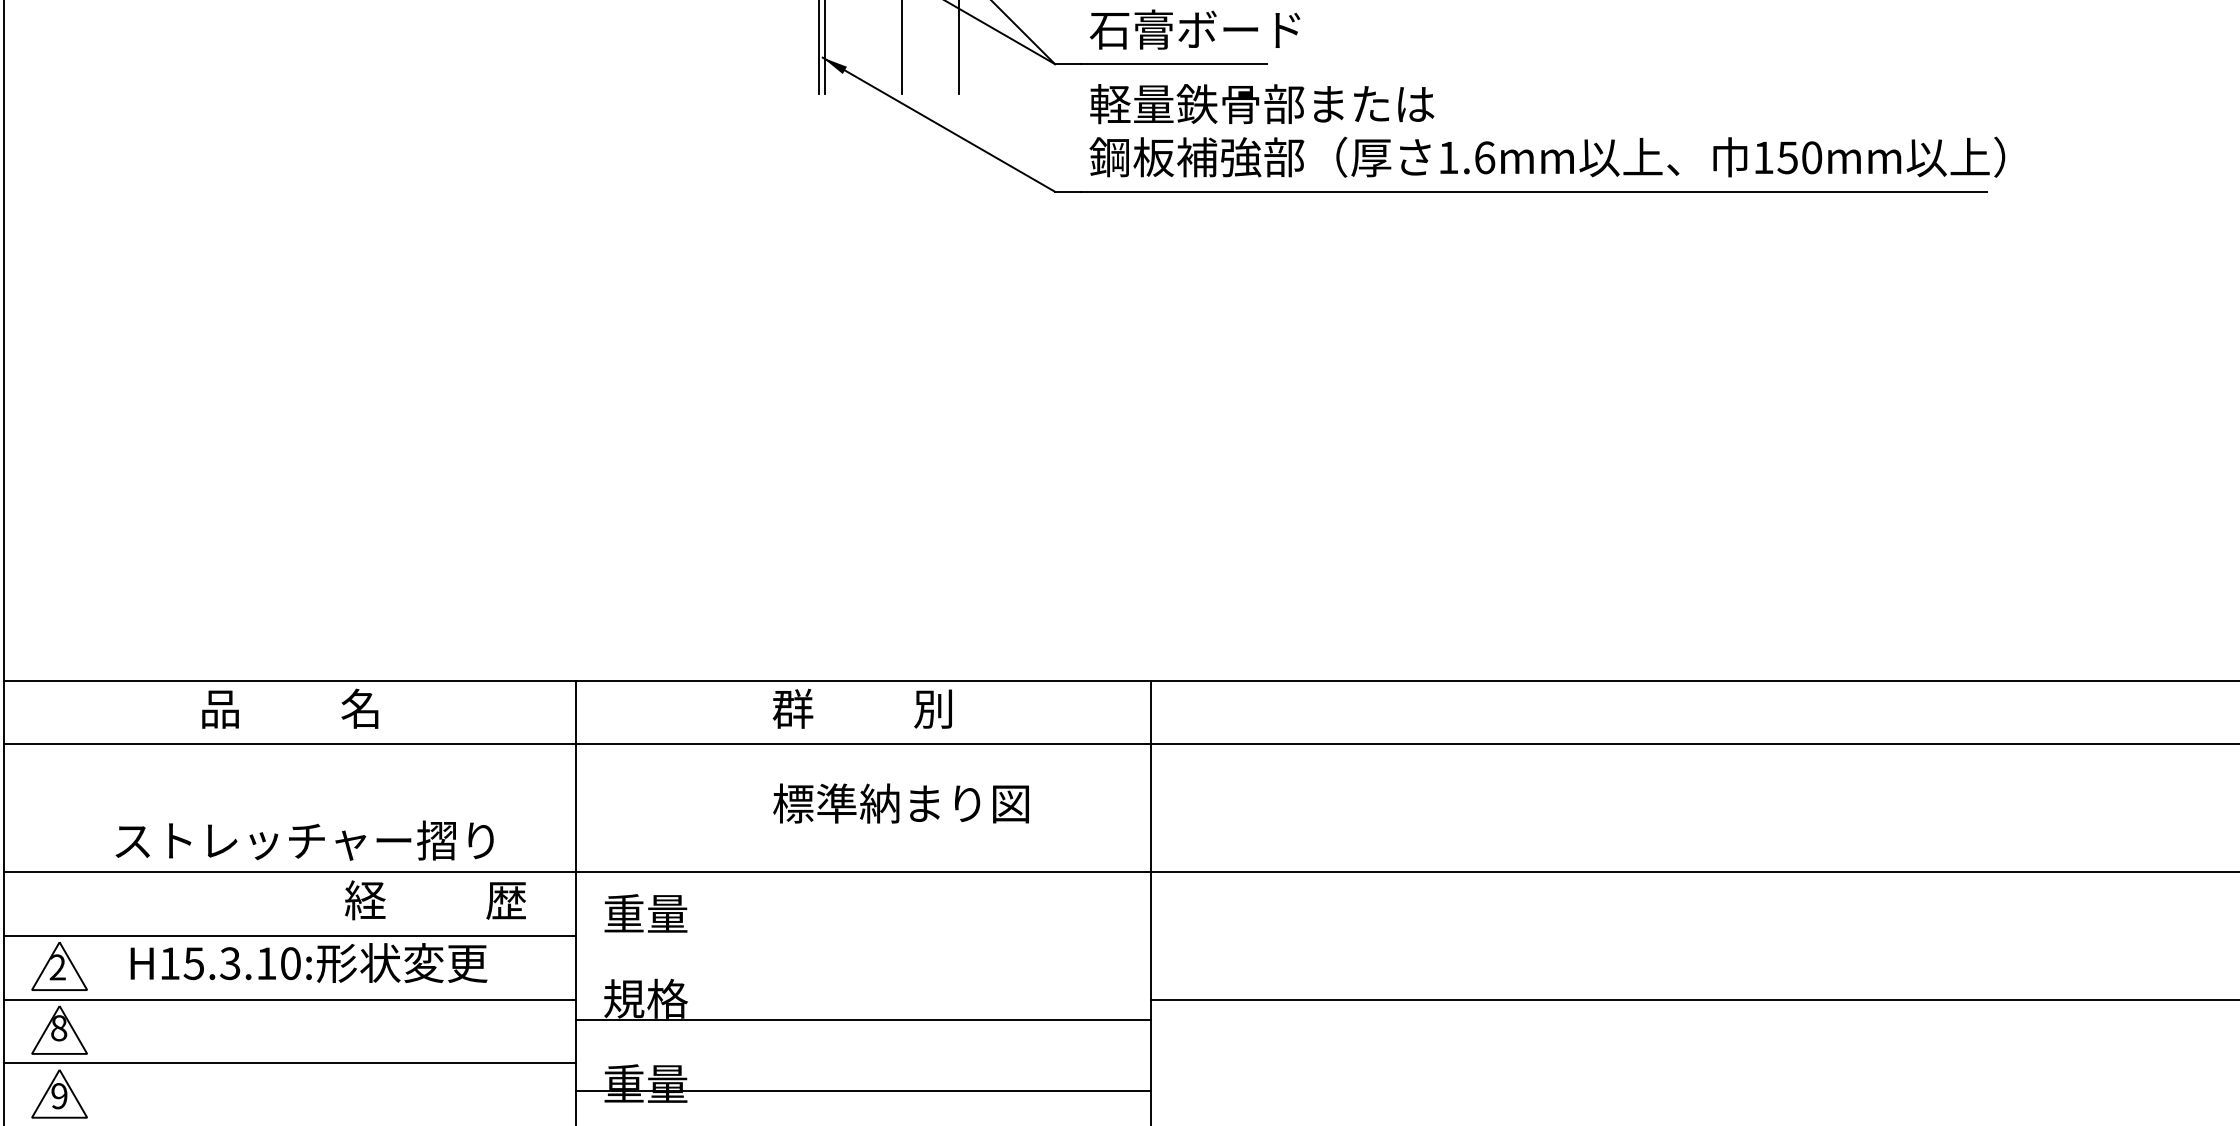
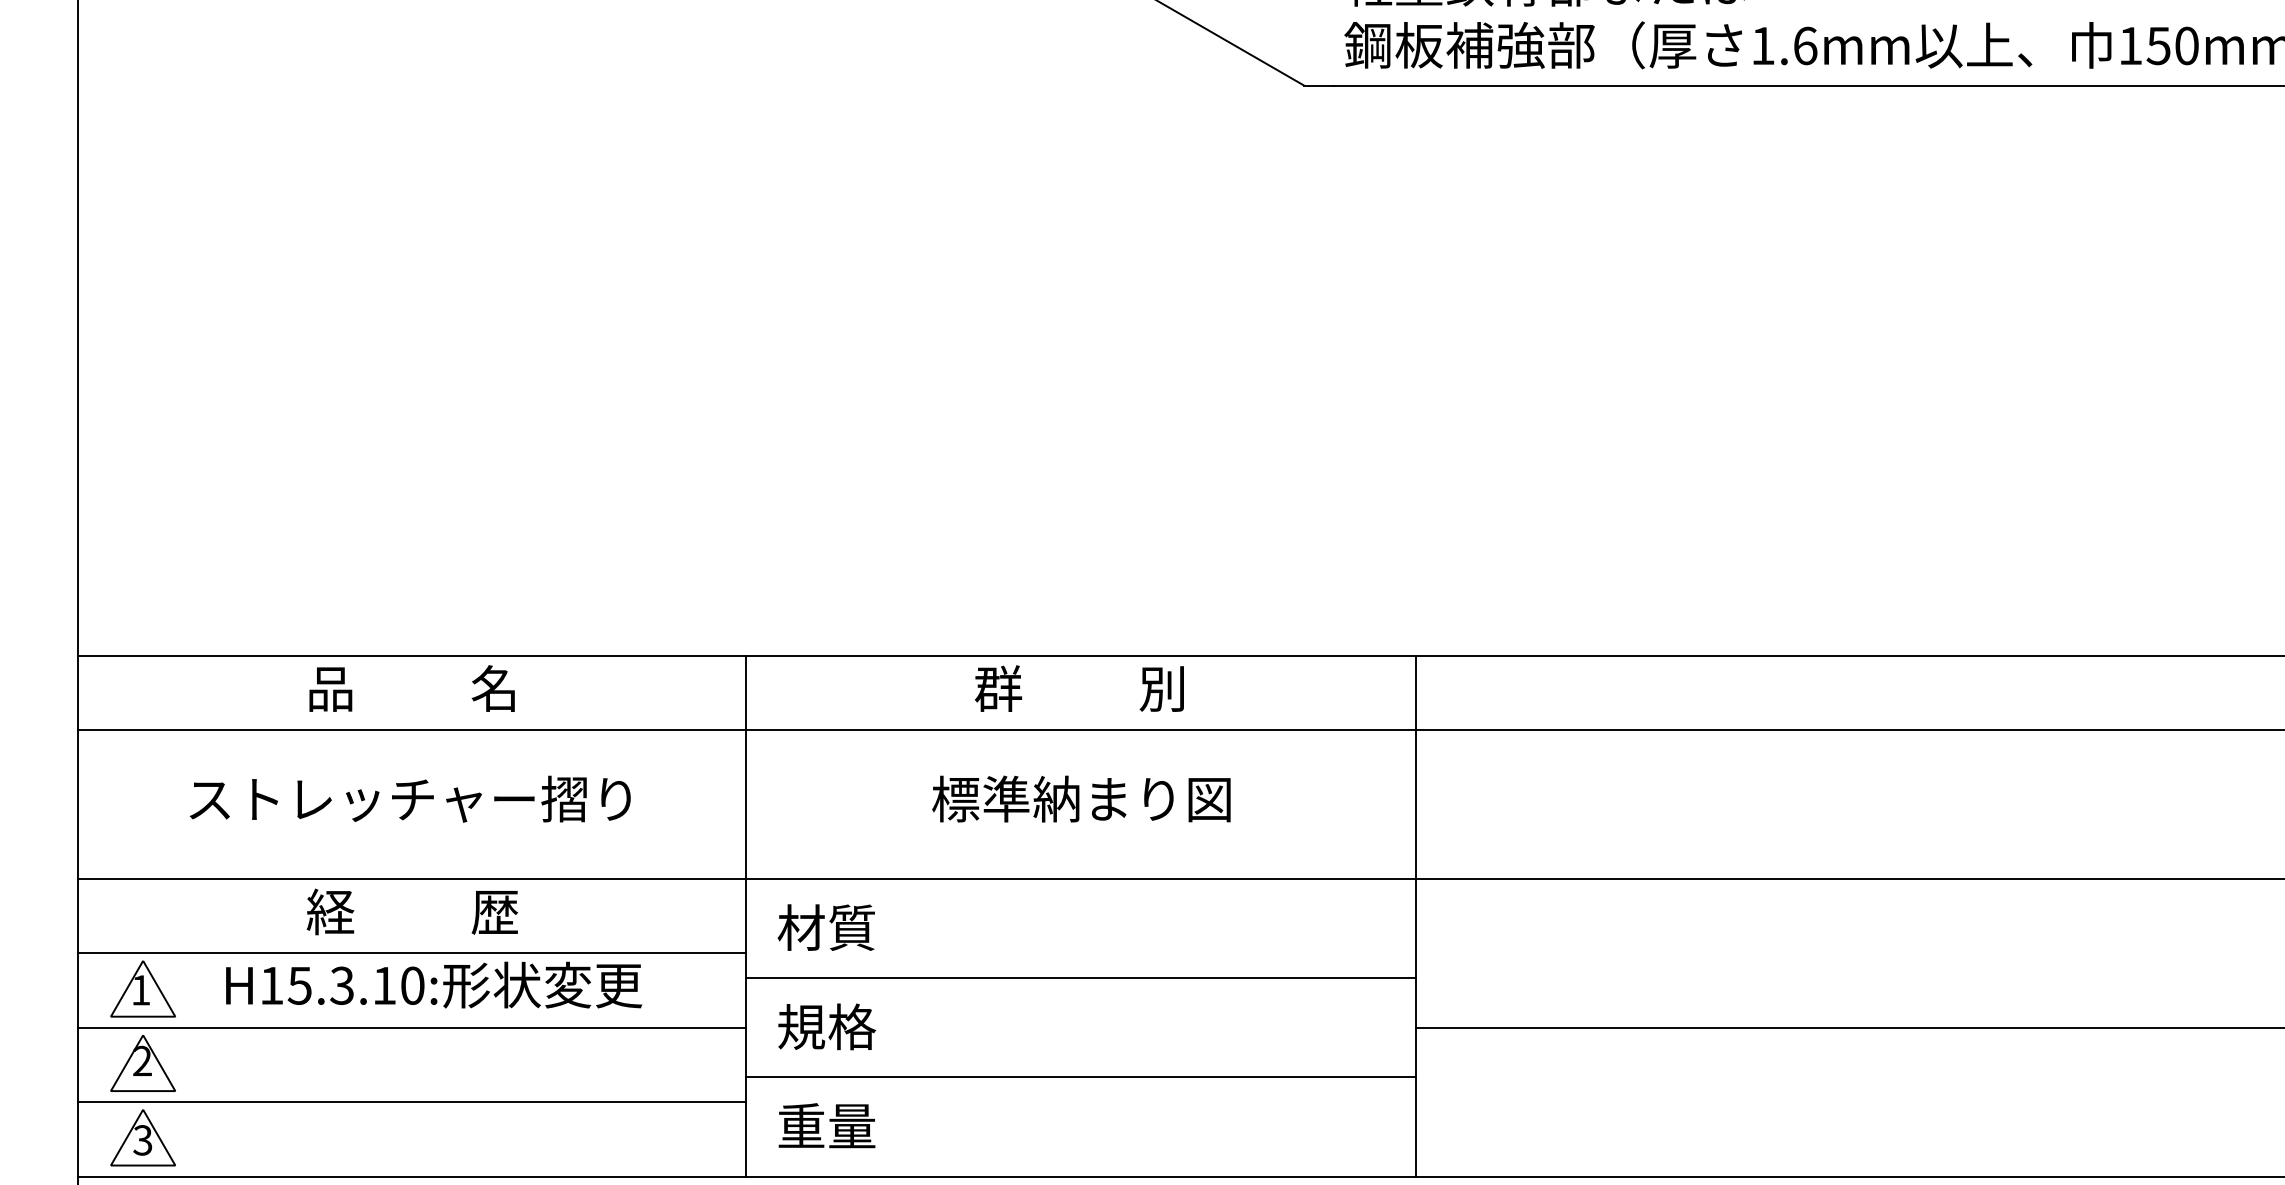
text: (900, 803) -> (1080, 799), moved
text: (304, 840) -> (410, 799), moved
text: (435, 900) -> (412, 912), moved
text: (645, 913) -> (826, 927), 重量 -> 材質
text: (57, 967) -> (140, 990), 2 -> 1
line: (863, 1020) -> (1080, 978), moved
text: (59, 1028) -> (143, 1061), 8 -> 2
line: (863, 1091) -> (1080, 1077), moved
text: (59, 1096) -> (143, 1140), 9 -> 3

